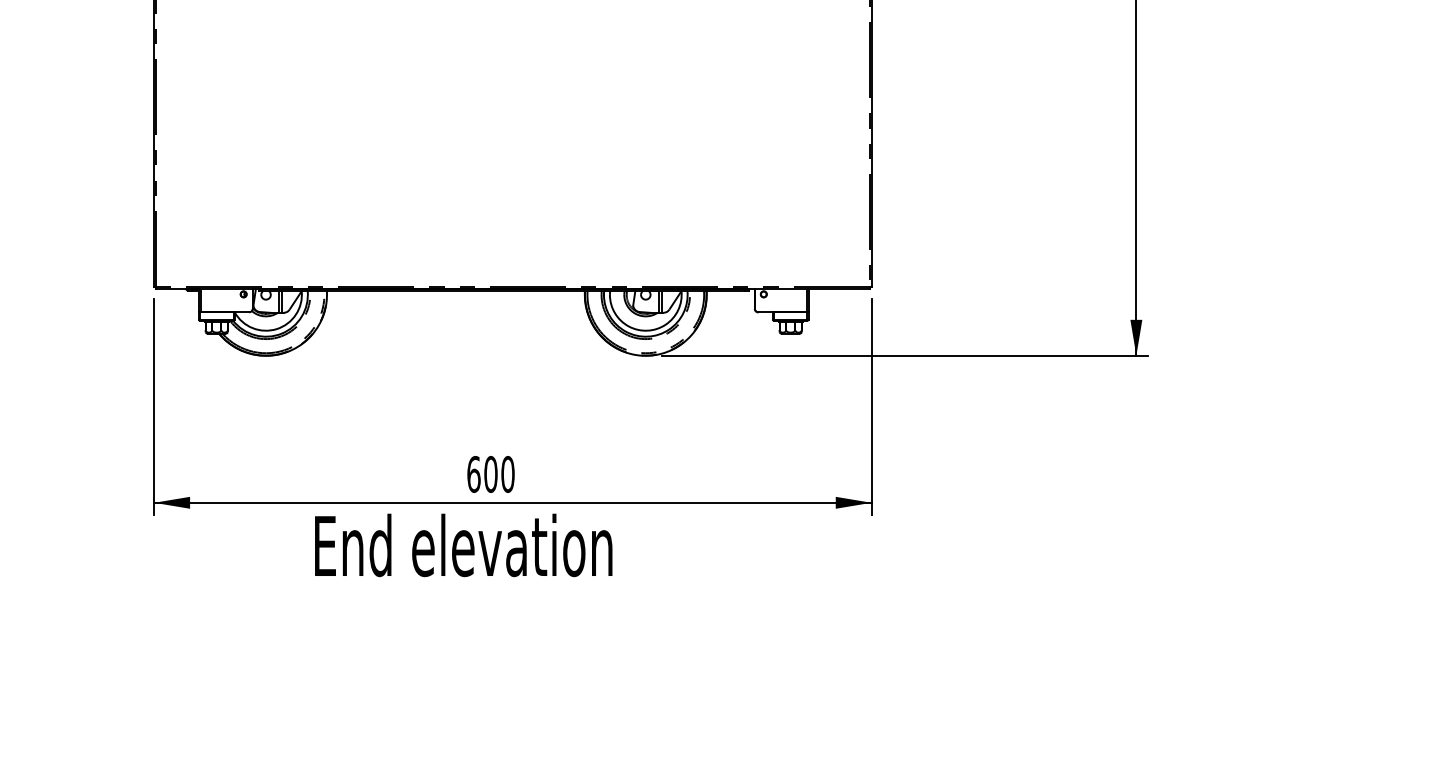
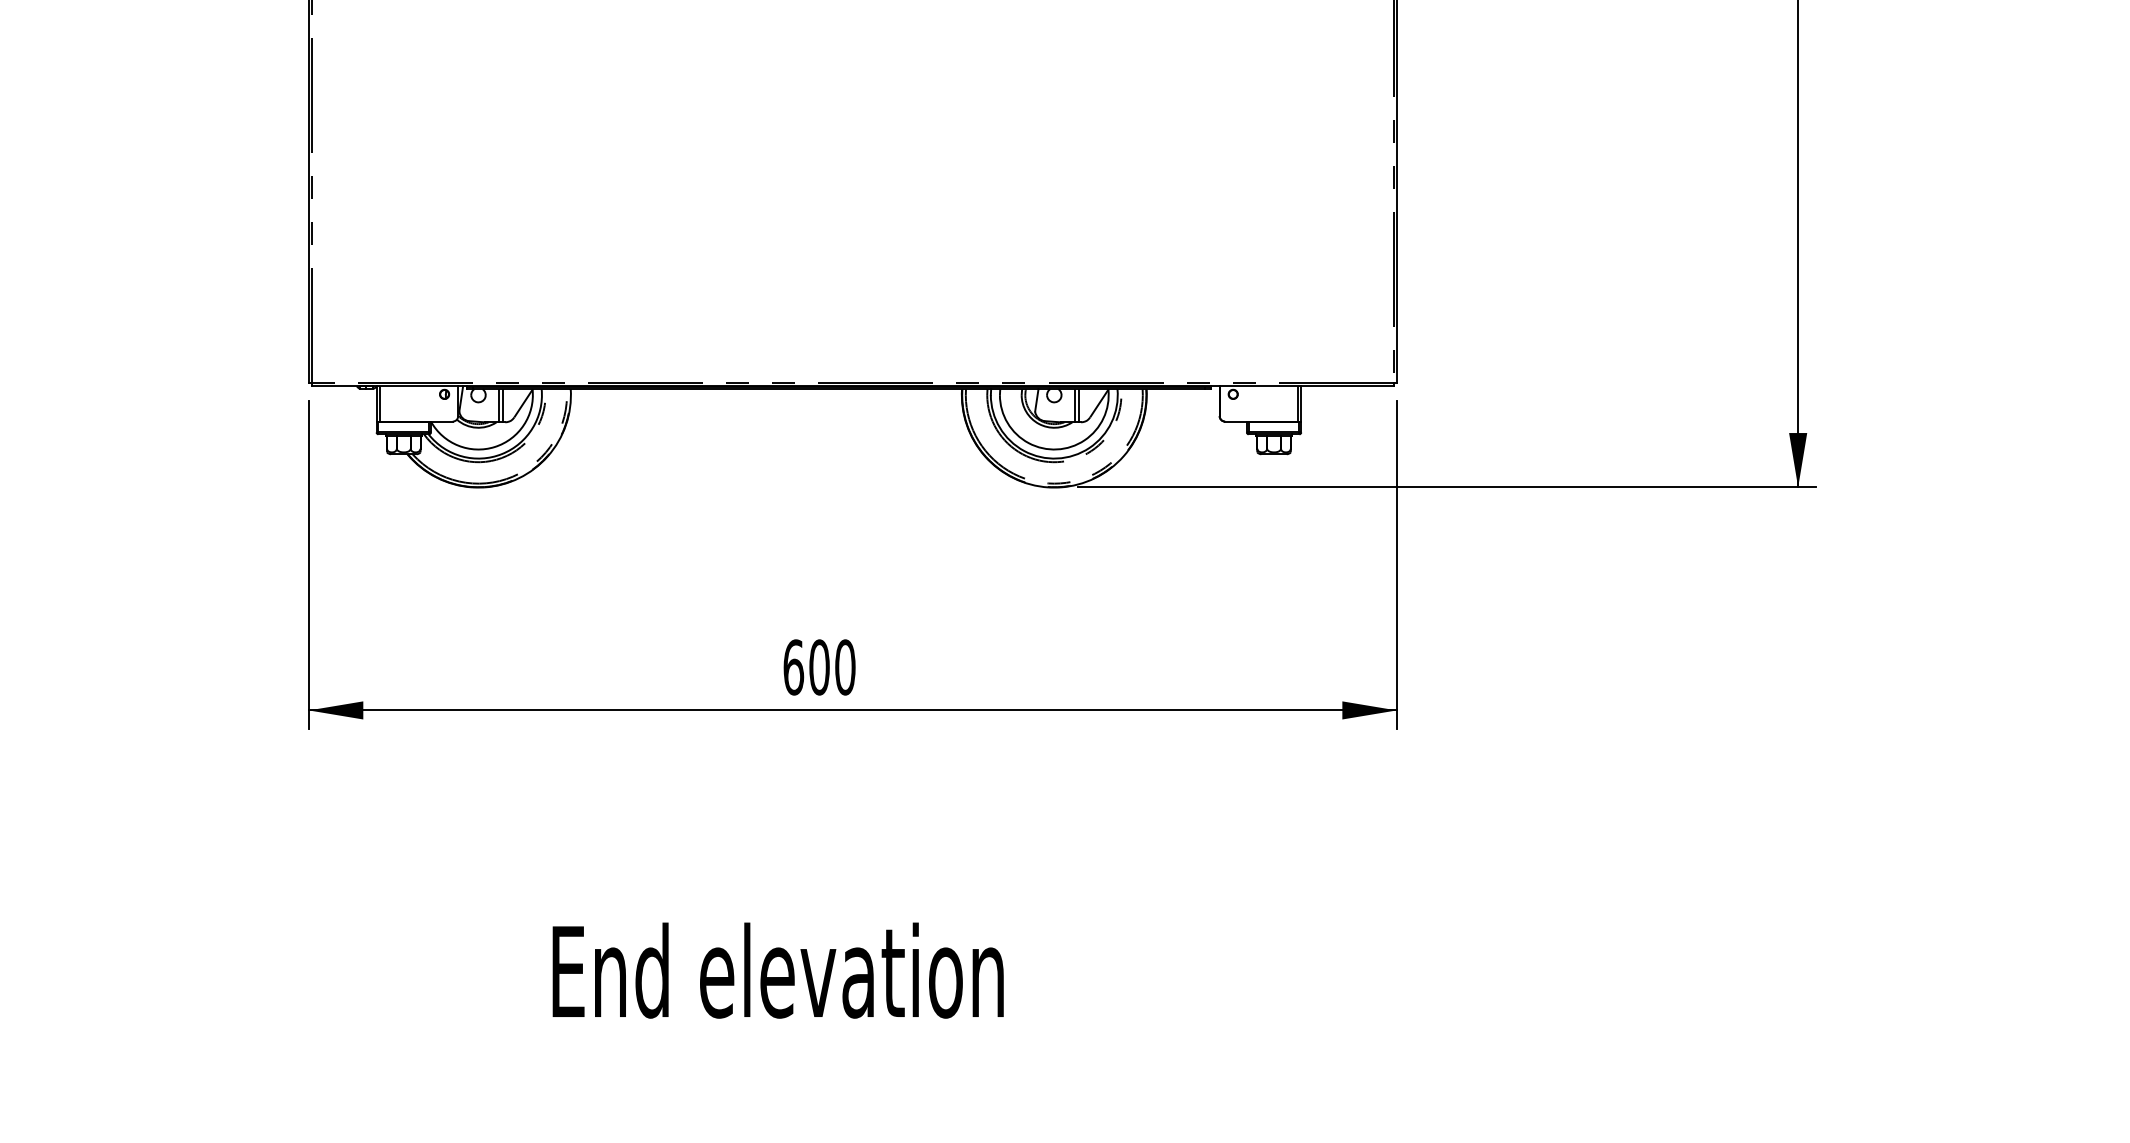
text: (463, 545) -> (777, 970), moved

